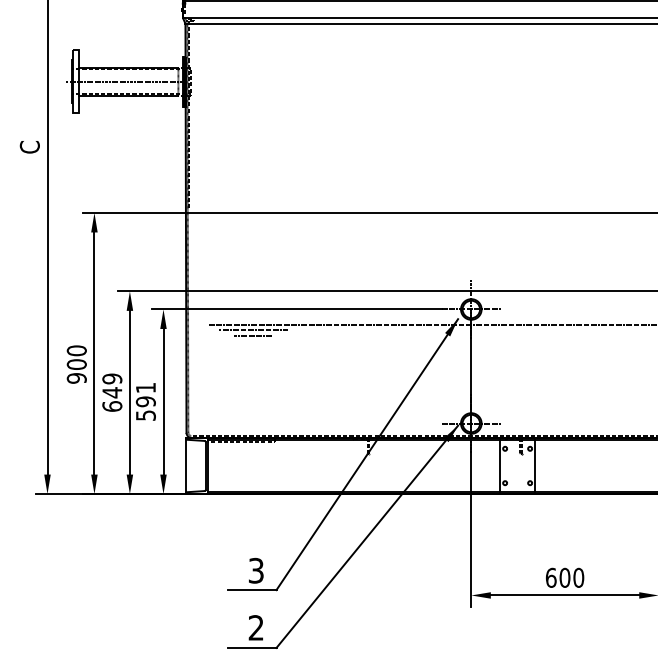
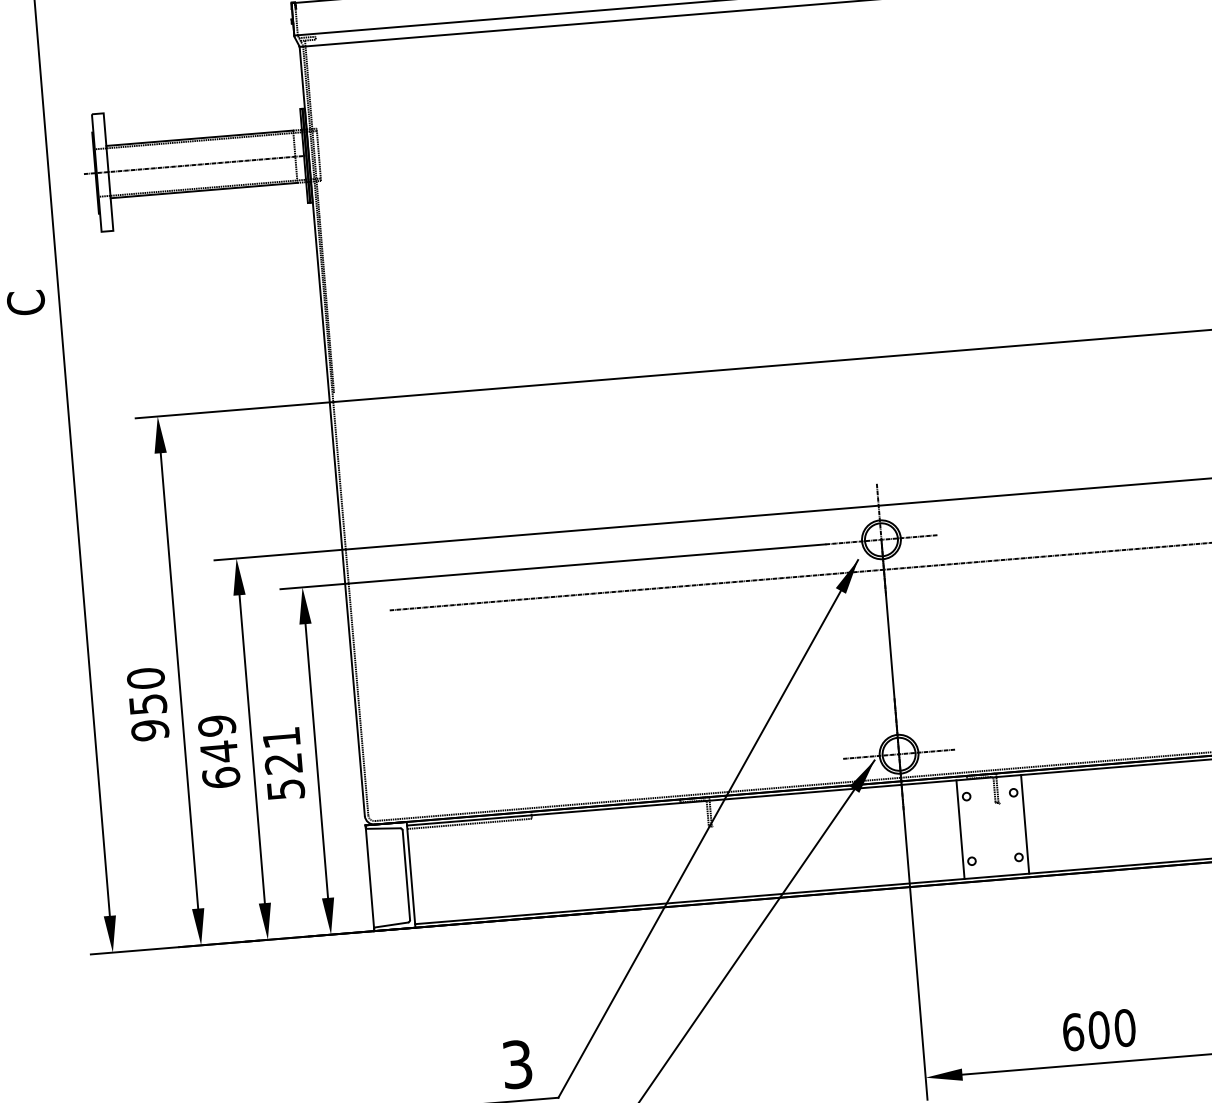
line: (253, 330) -> (475, 613), removed
line: (253, 335) -> (475, 622), removed
text: (76, 364) -> (147, 704), 900 -> 950
text: (145, 401) -> (282, 763), 591 -> 521

